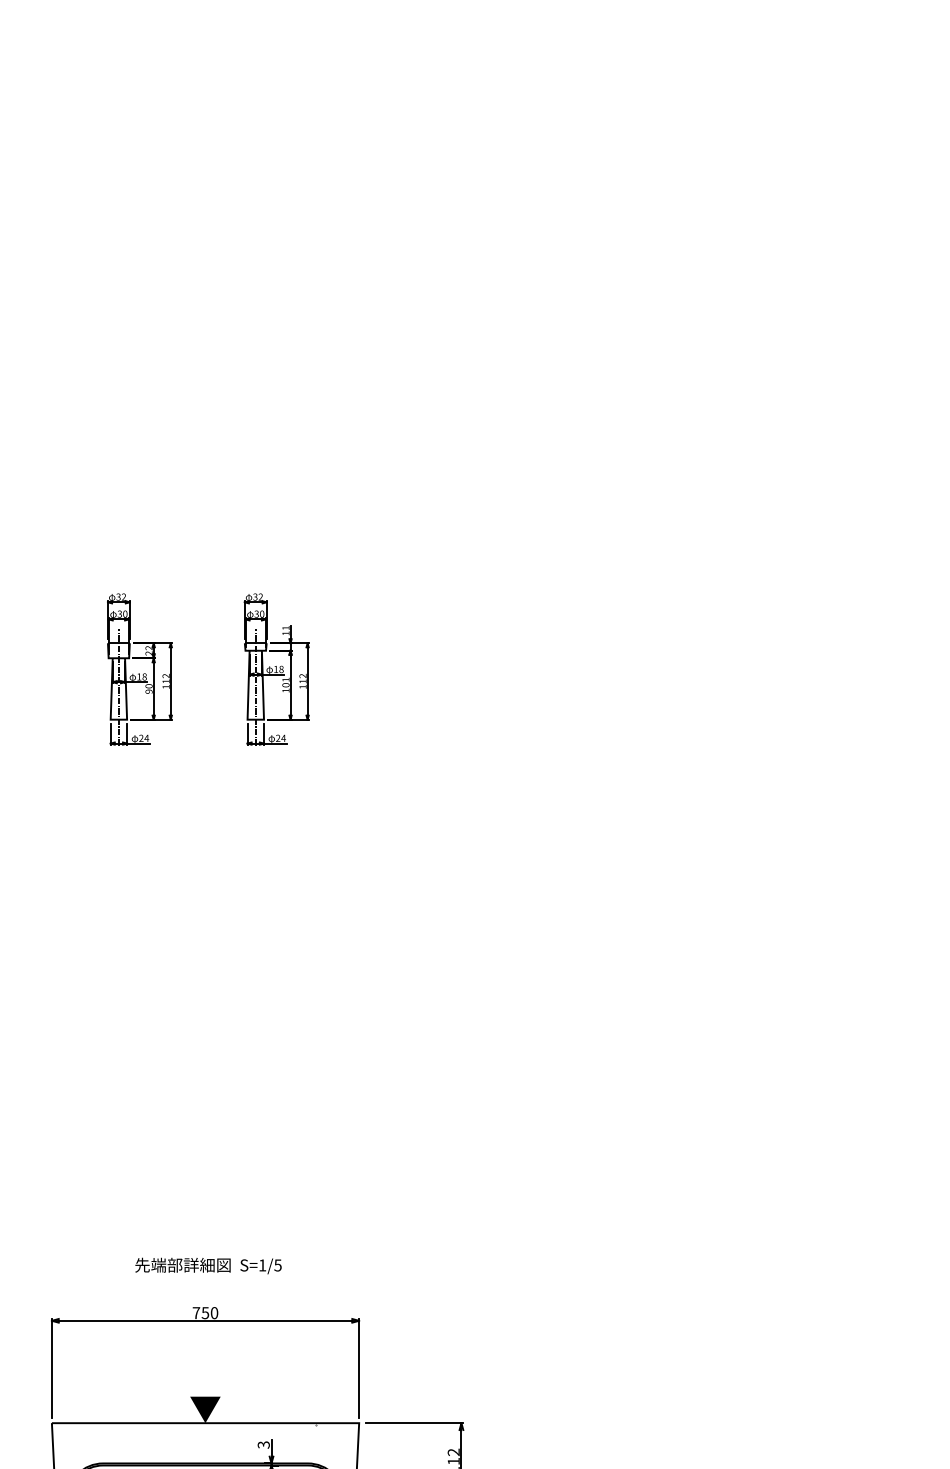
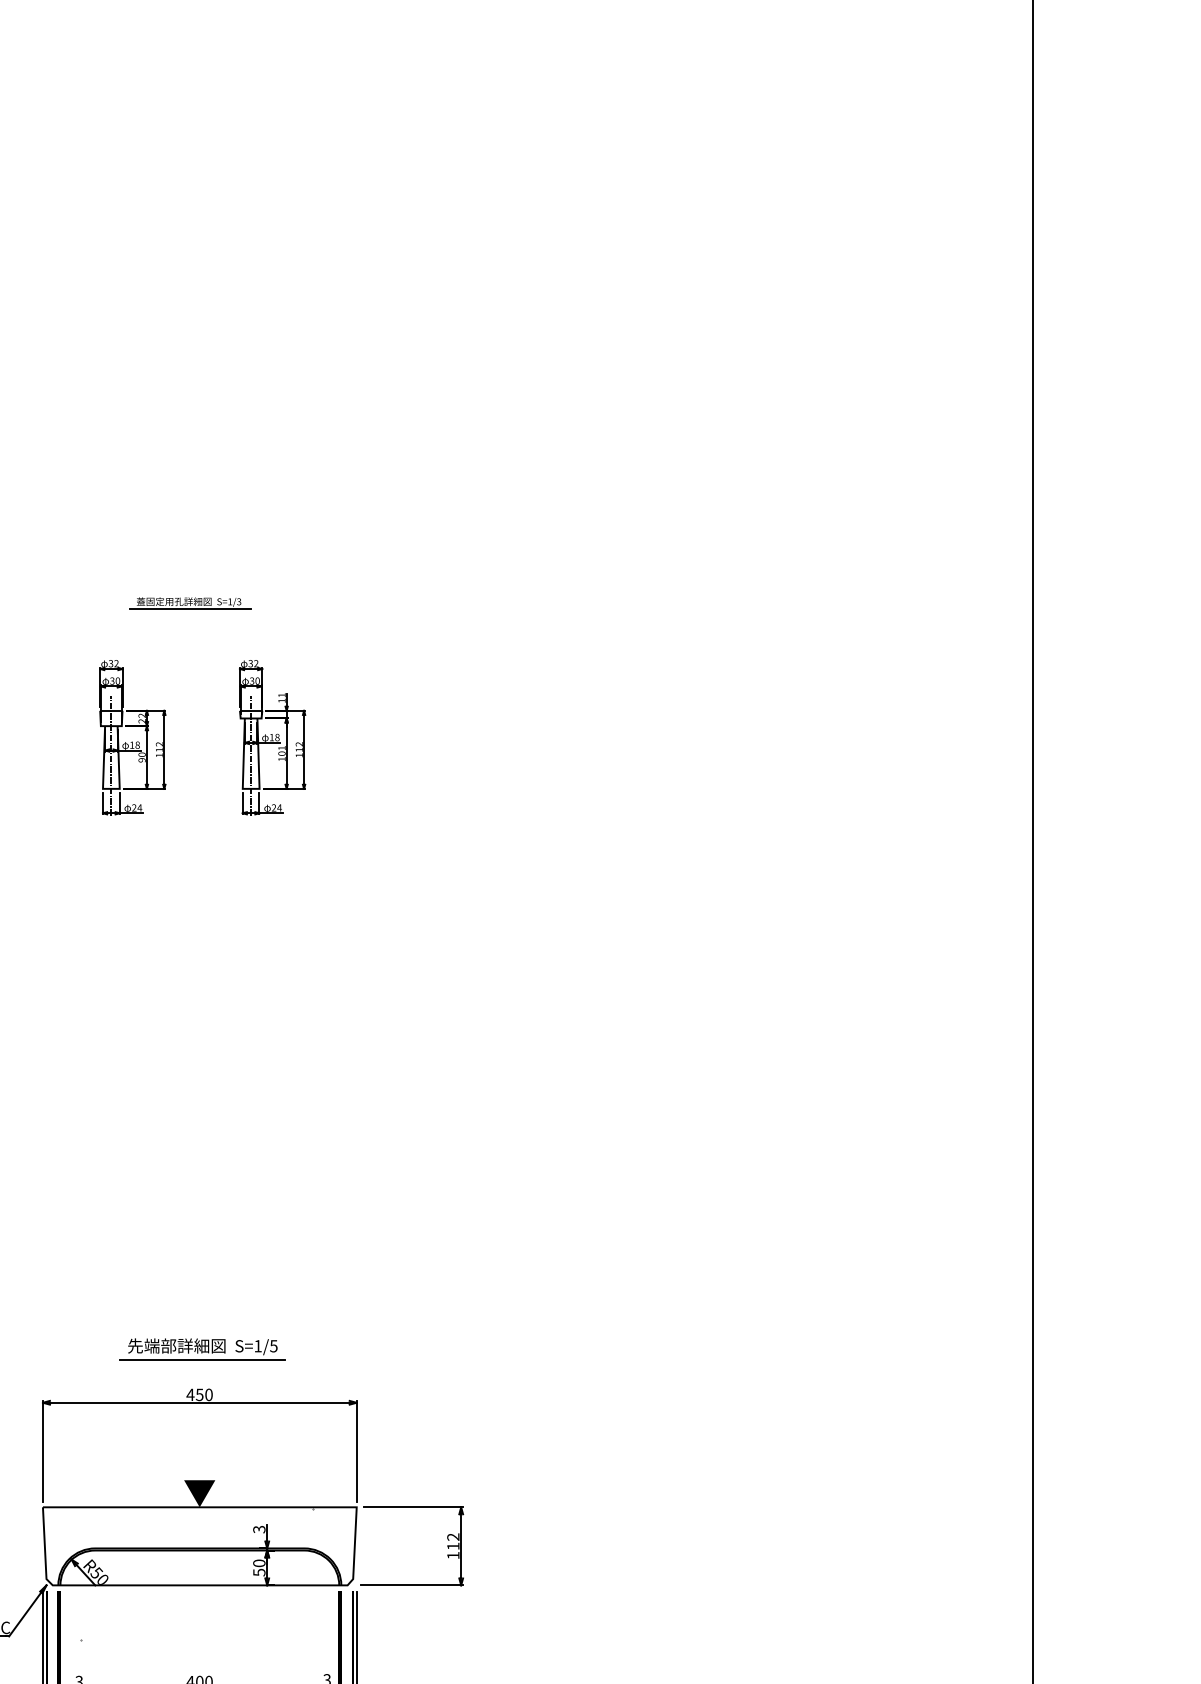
part: (196, 538) -> (190, 603), added
line: (207, 1278) -> (201, 1359), added
text: (196, 1312) -> (190, 1394), 750 -> 450

